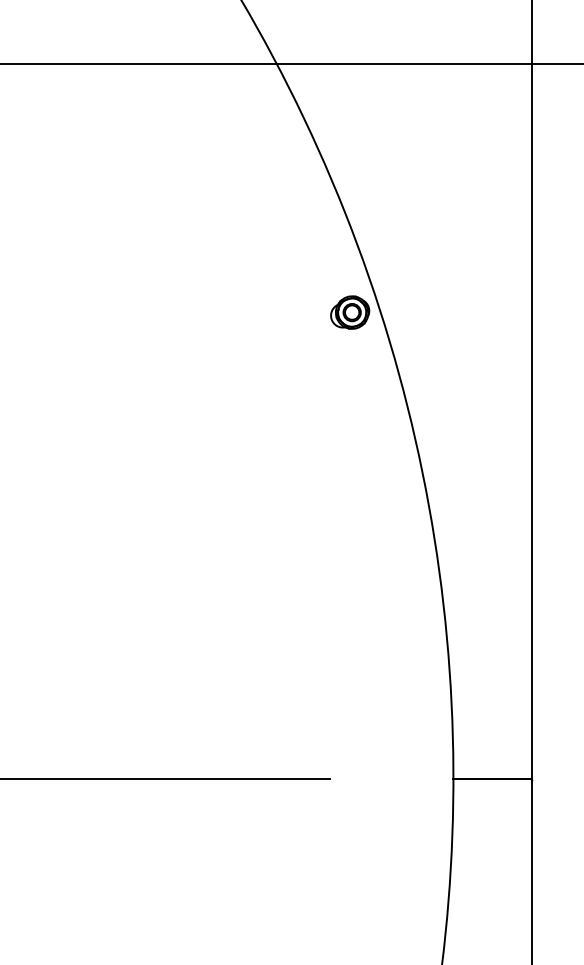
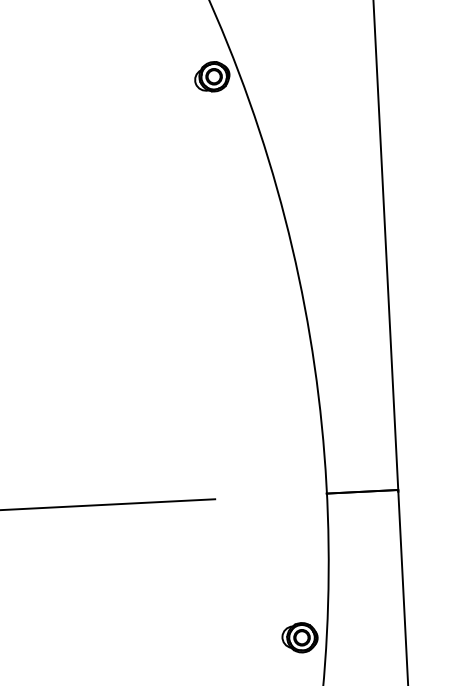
part: (415, 936) -> (299, 637), added

